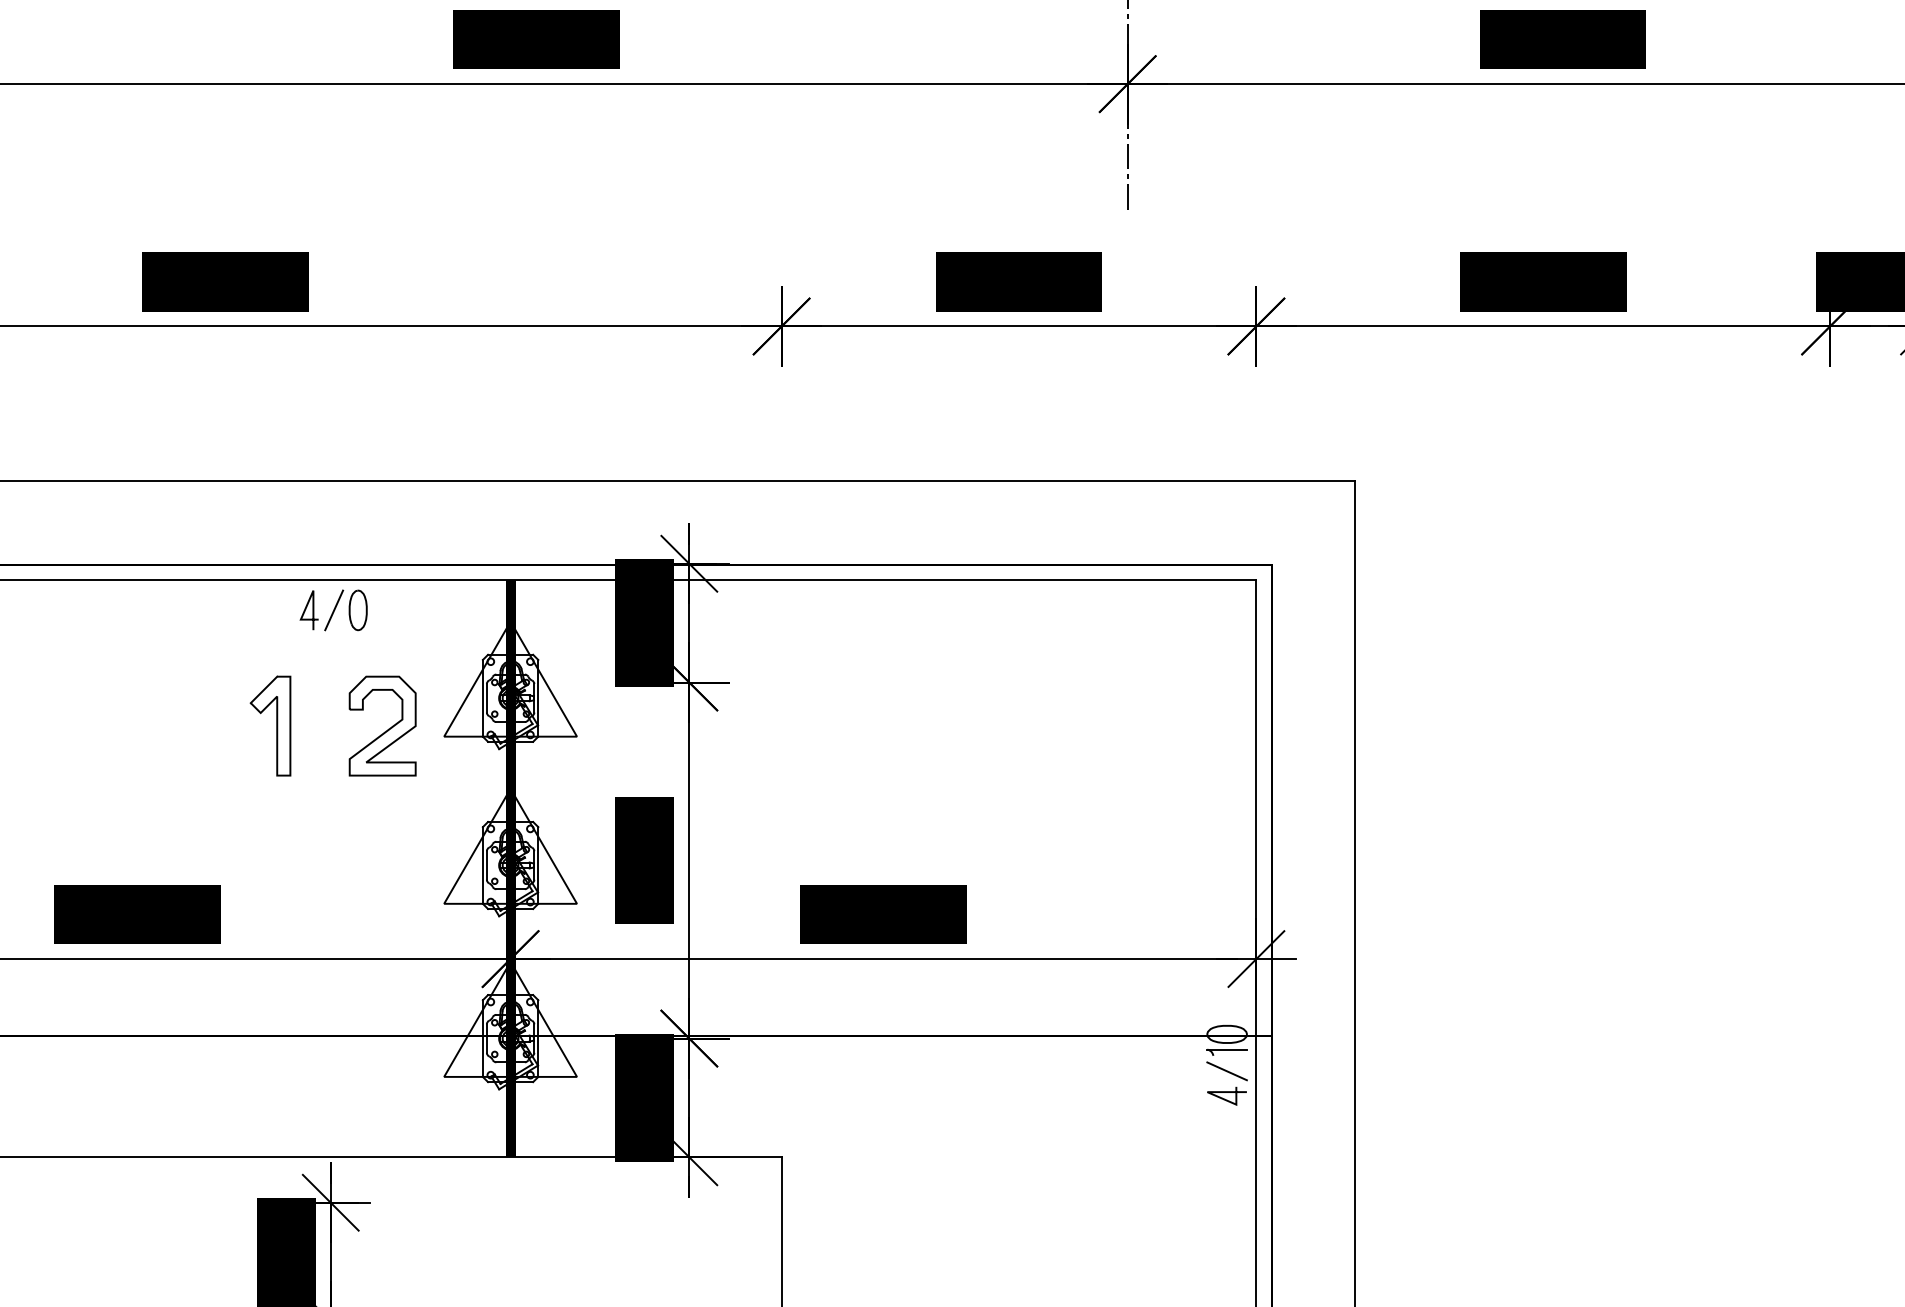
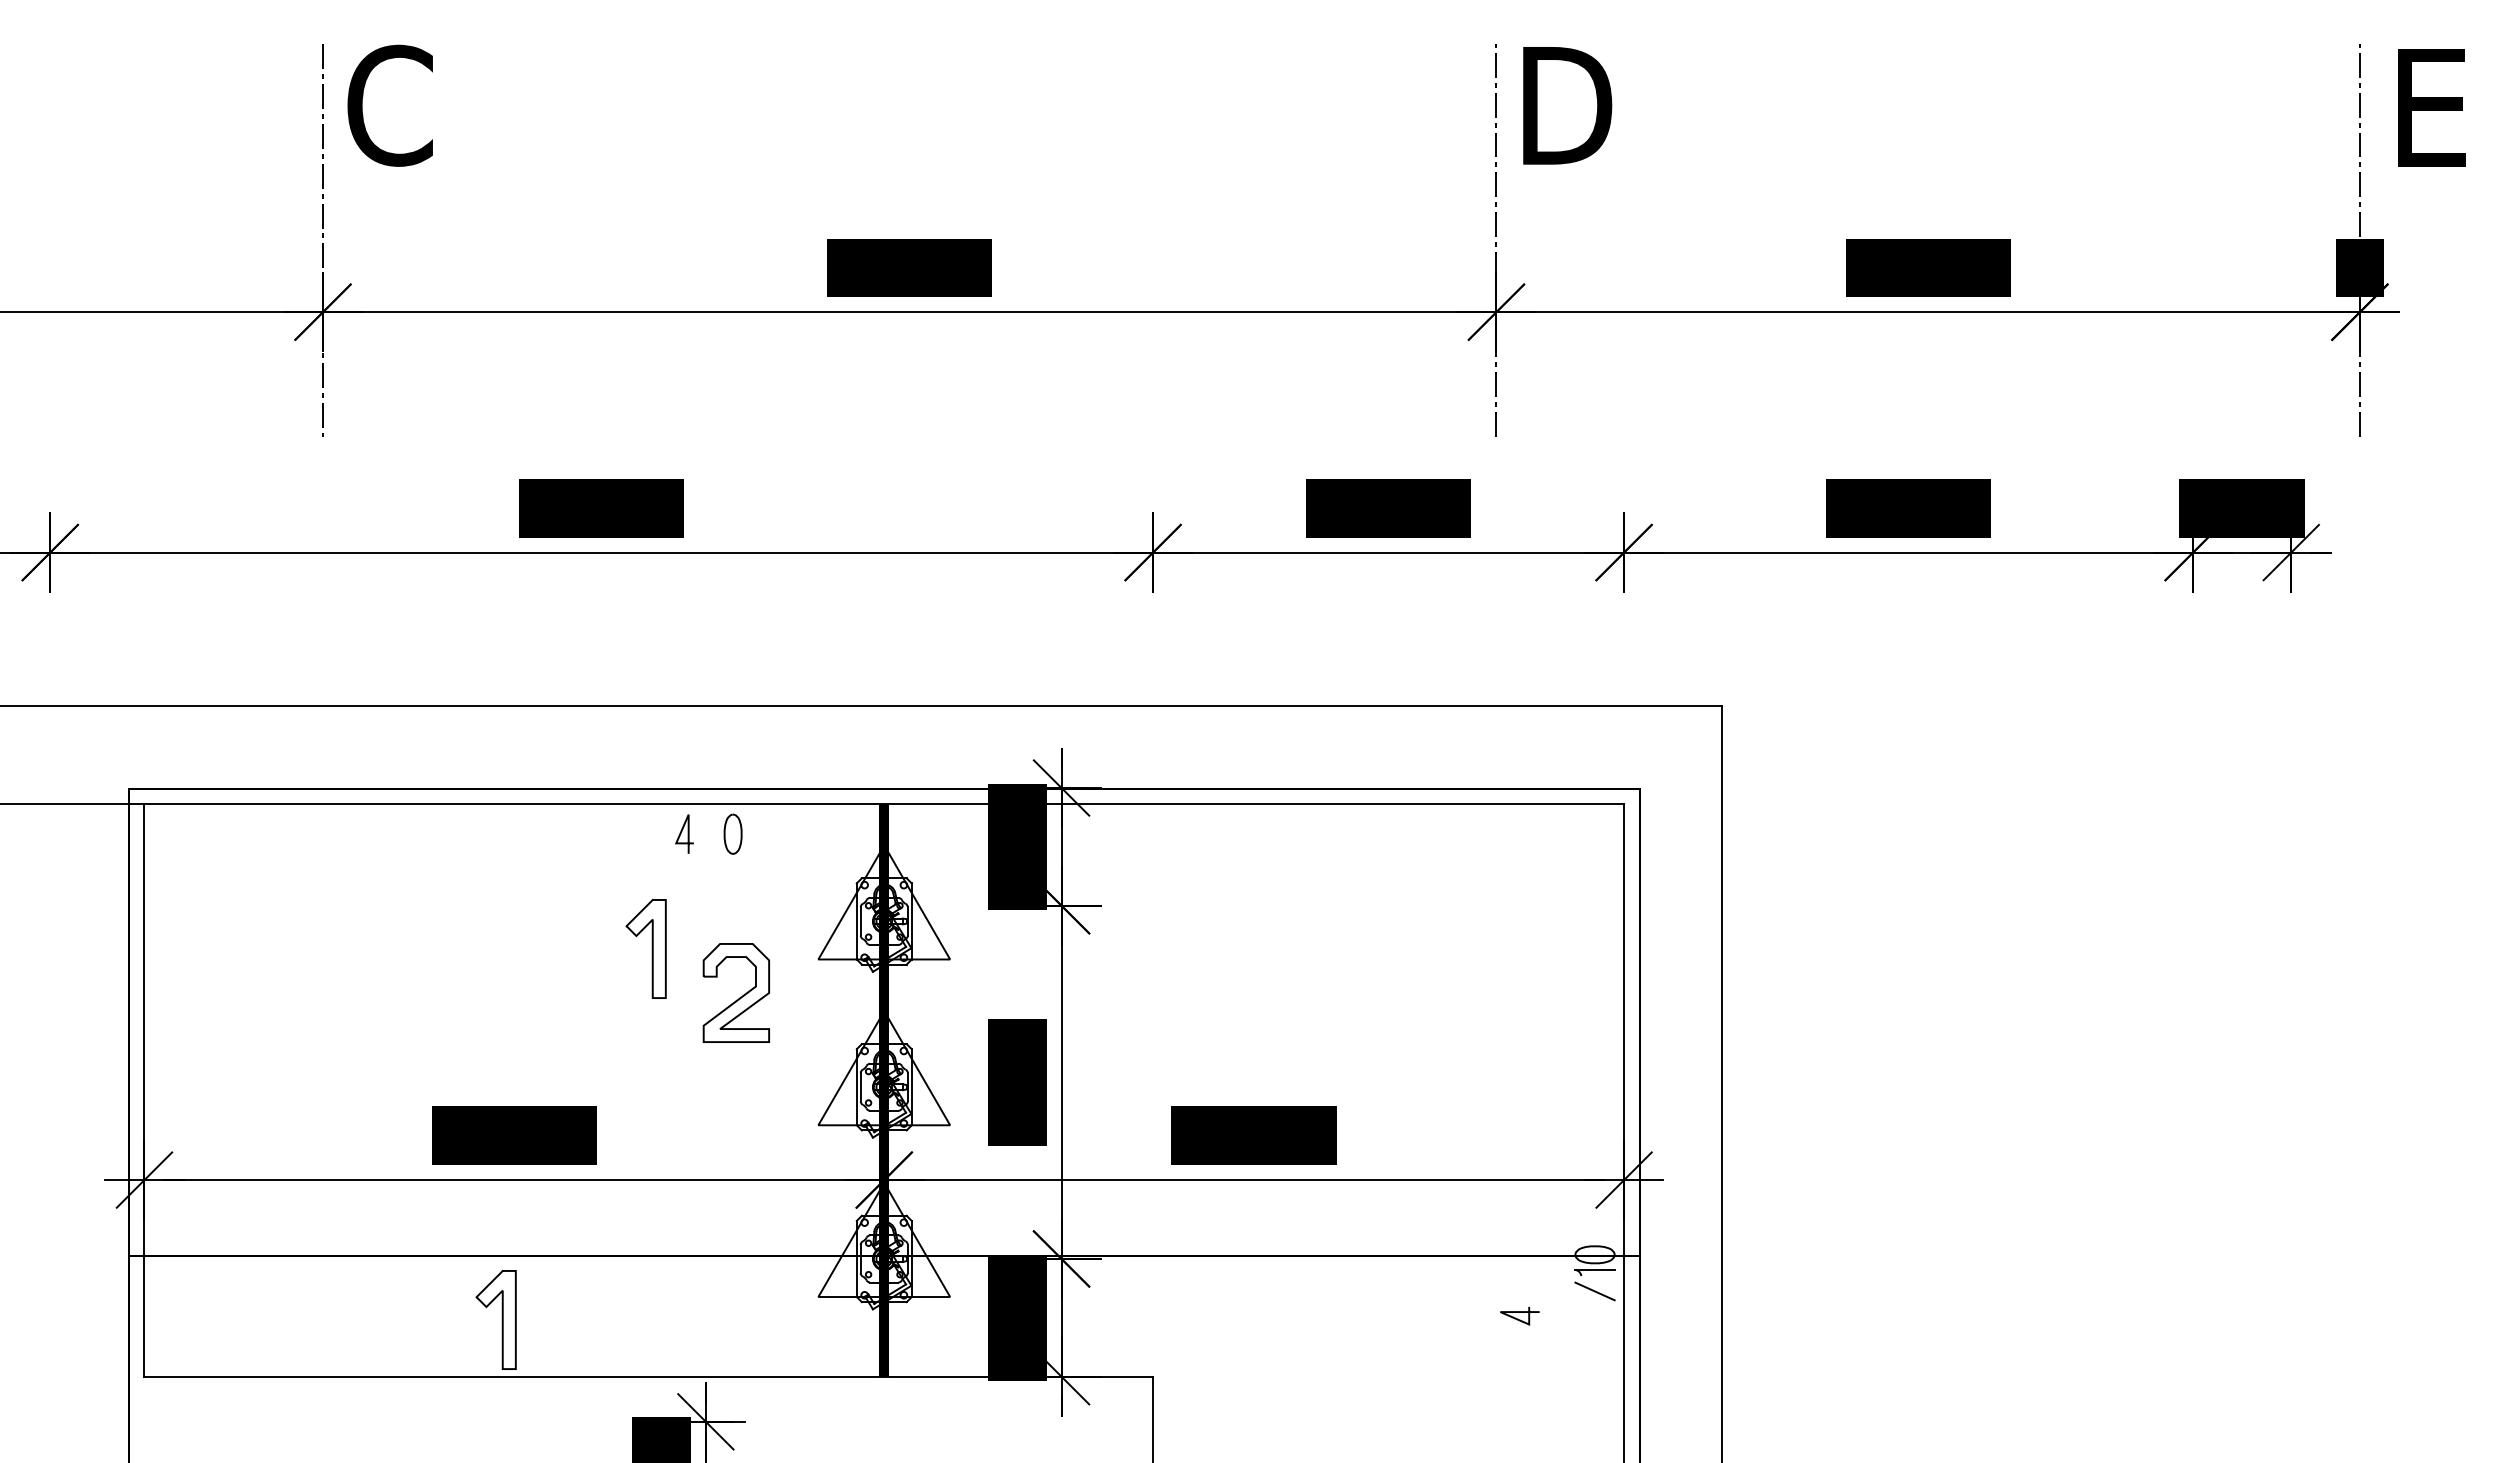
line: (334, 609) -> (709, 833), removed
part: (386, 729) -> (740, 996), moved
line: (1226, 1092) -> (1519, 1312), moved
part: (118, 1099) -> (495, 1319), added

